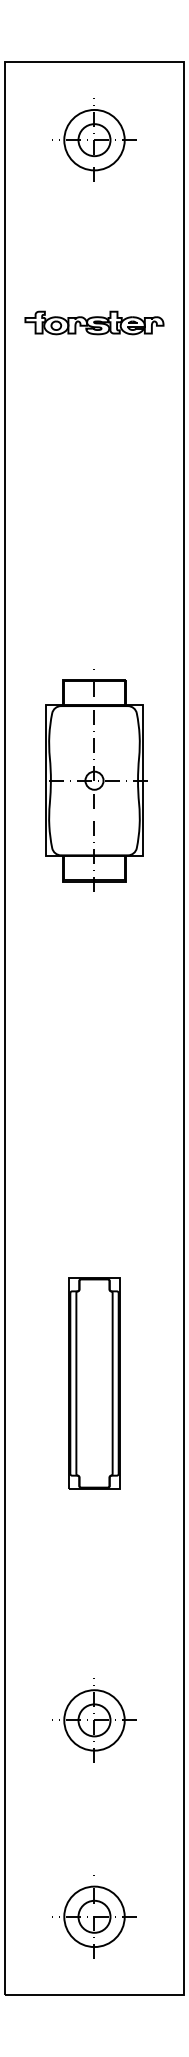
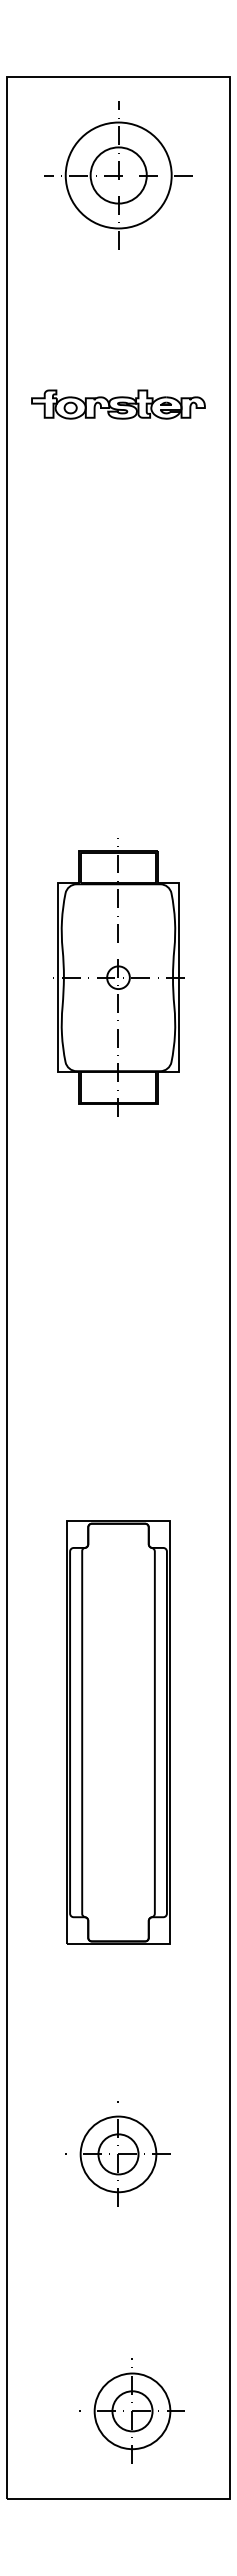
part: (93, 140) -> (117, 175), size x1.4
part: (94, 1383) -> (118, 1732), size x1.6
part: (93, 1916) -> (131, 2410), moved

